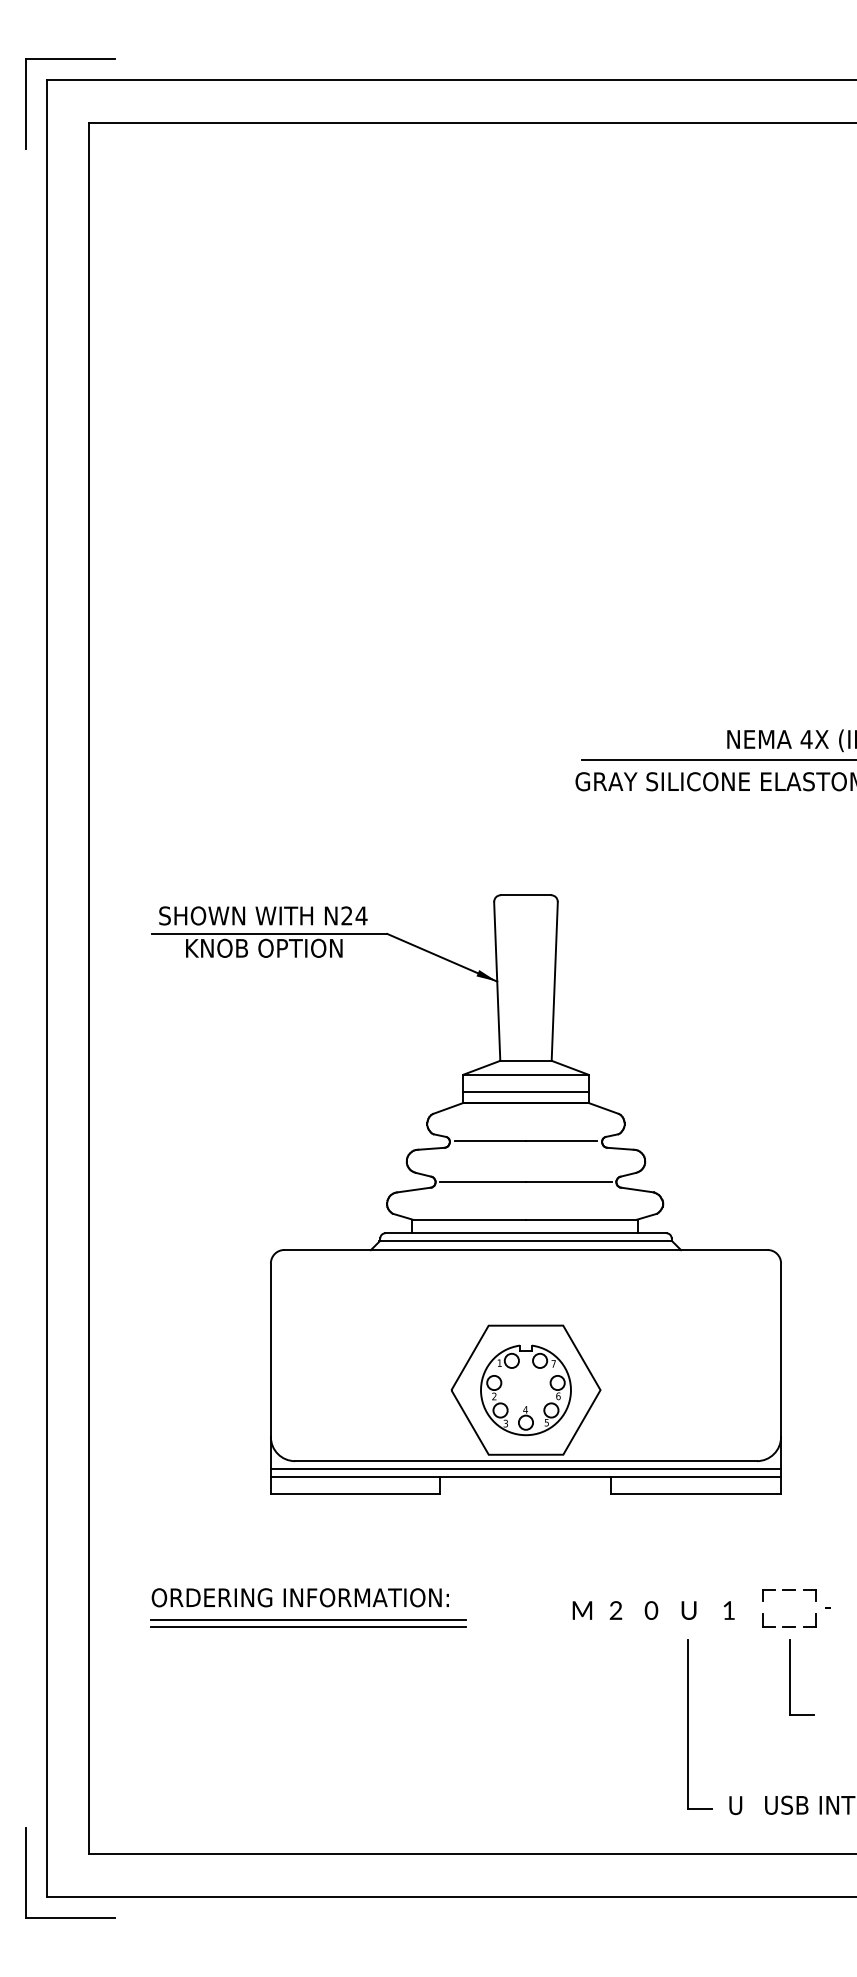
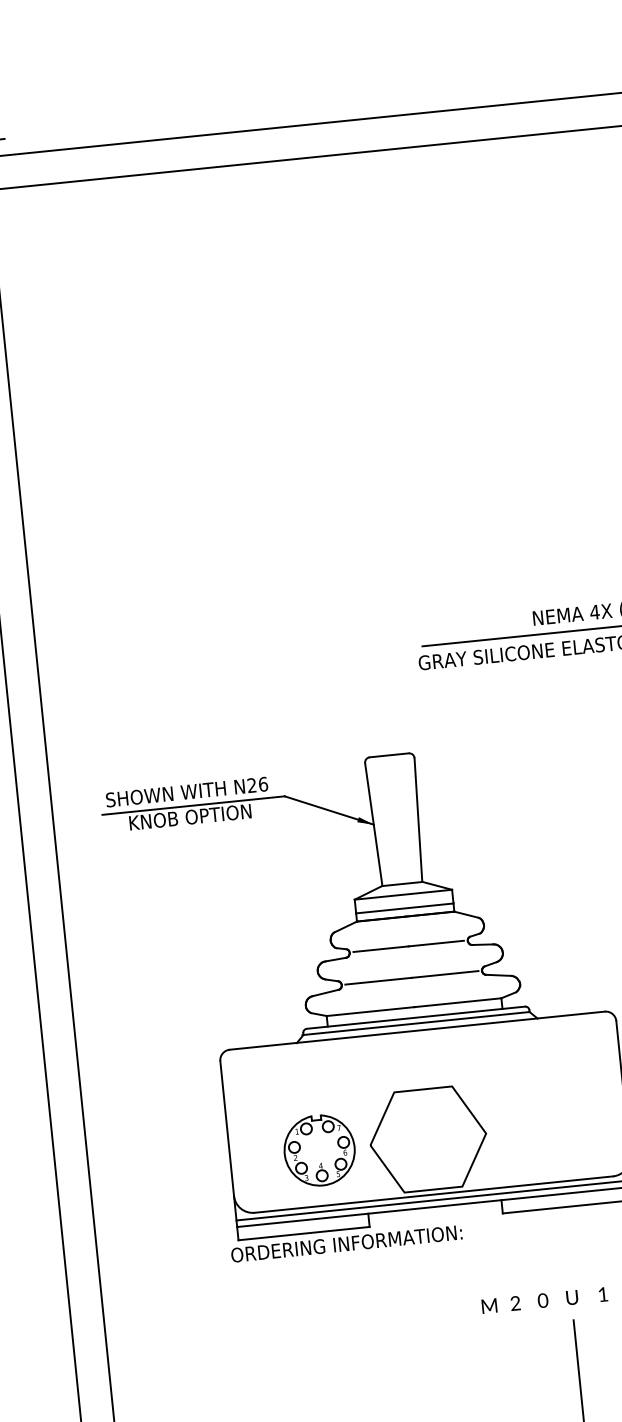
text: (361, 915) -> (263, 784), N24 -> N26
part: (525, 1390) -> (319, 1150), moved
text: (299, 1597) -> (346, 1243), moved
line: (308, 1619) -> (277, 1334), removed
line: (308, 1627) -> (278, 1340), removed

